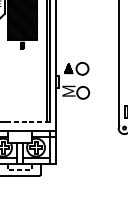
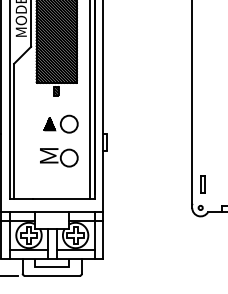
part: (76, 68) -> (60, 123), moved
part: (76, 92) -> (59, 157), moved
line: (27, 122) -> (63, 199), dashed -> solid
line: (19, 170) -> (52, 267), dashed -> solid

